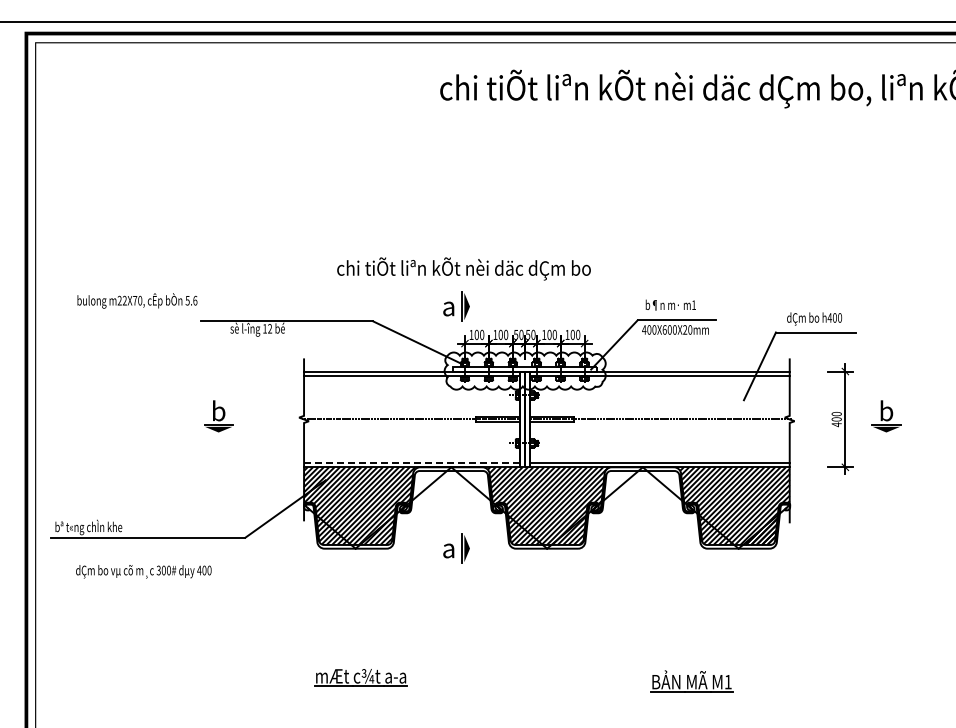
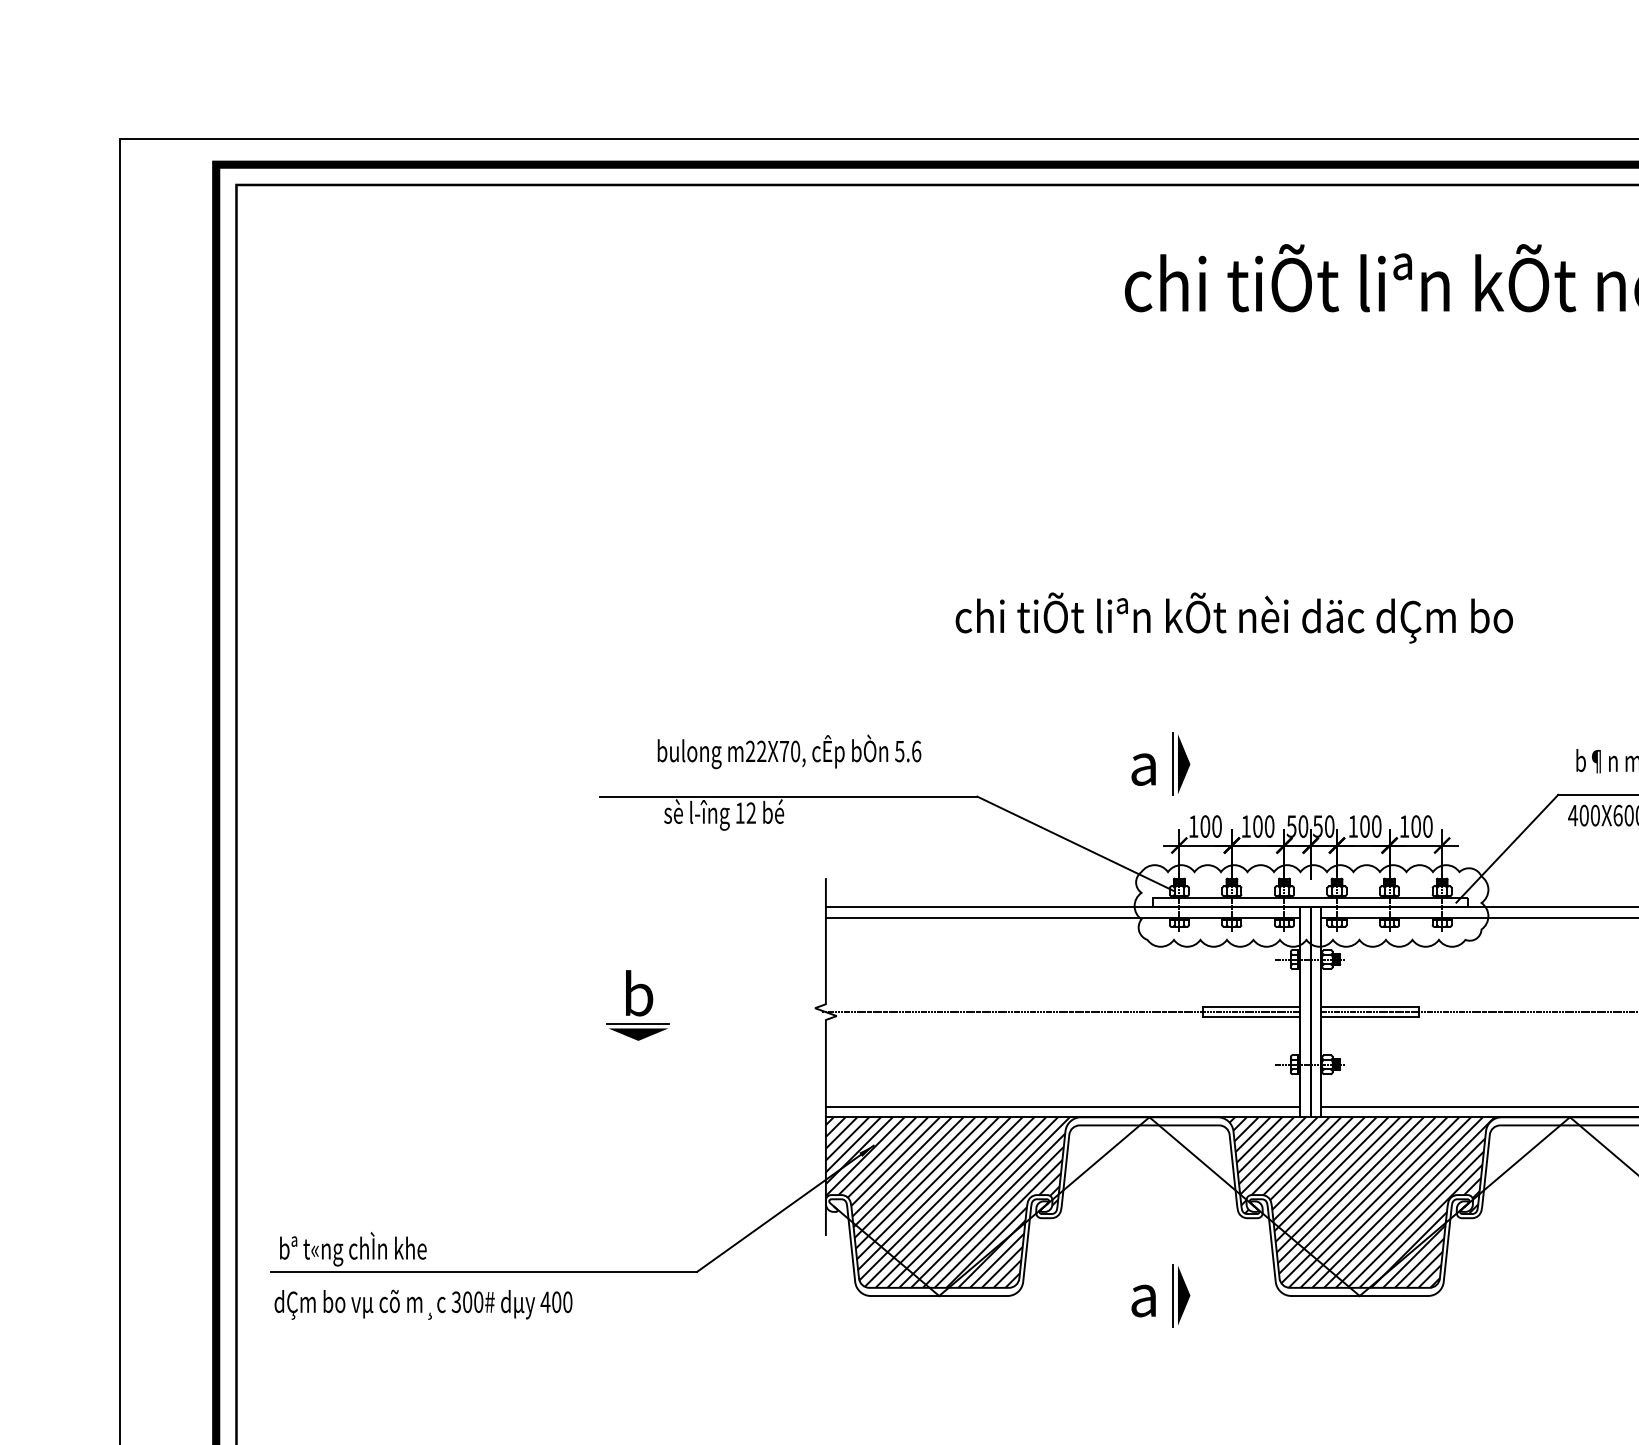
text: (463, 268) -> (1233, 616), moved
text: (137, 300) -> (789, 750), moved
line: (412, 462) -> (1064, 1106), dashed -> solid
text: (143, 571) -> (422, 1304), moved

